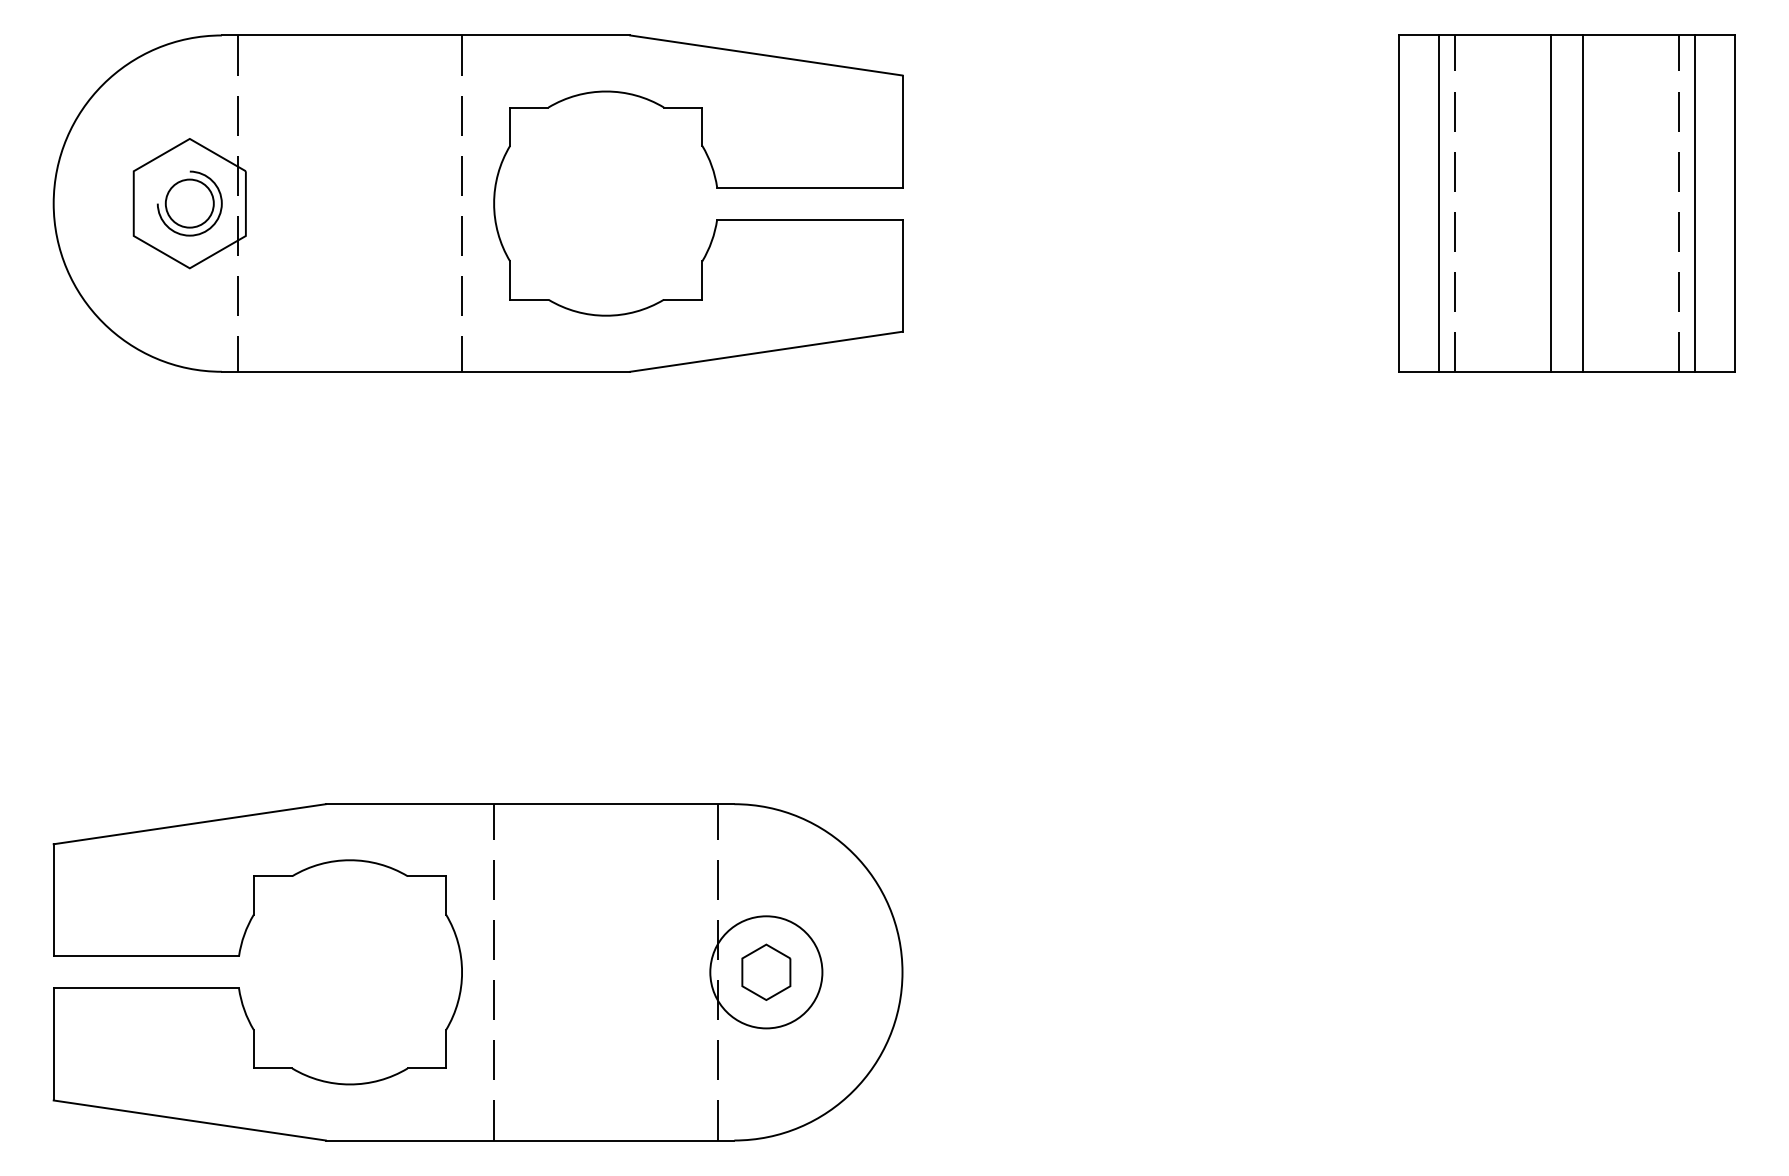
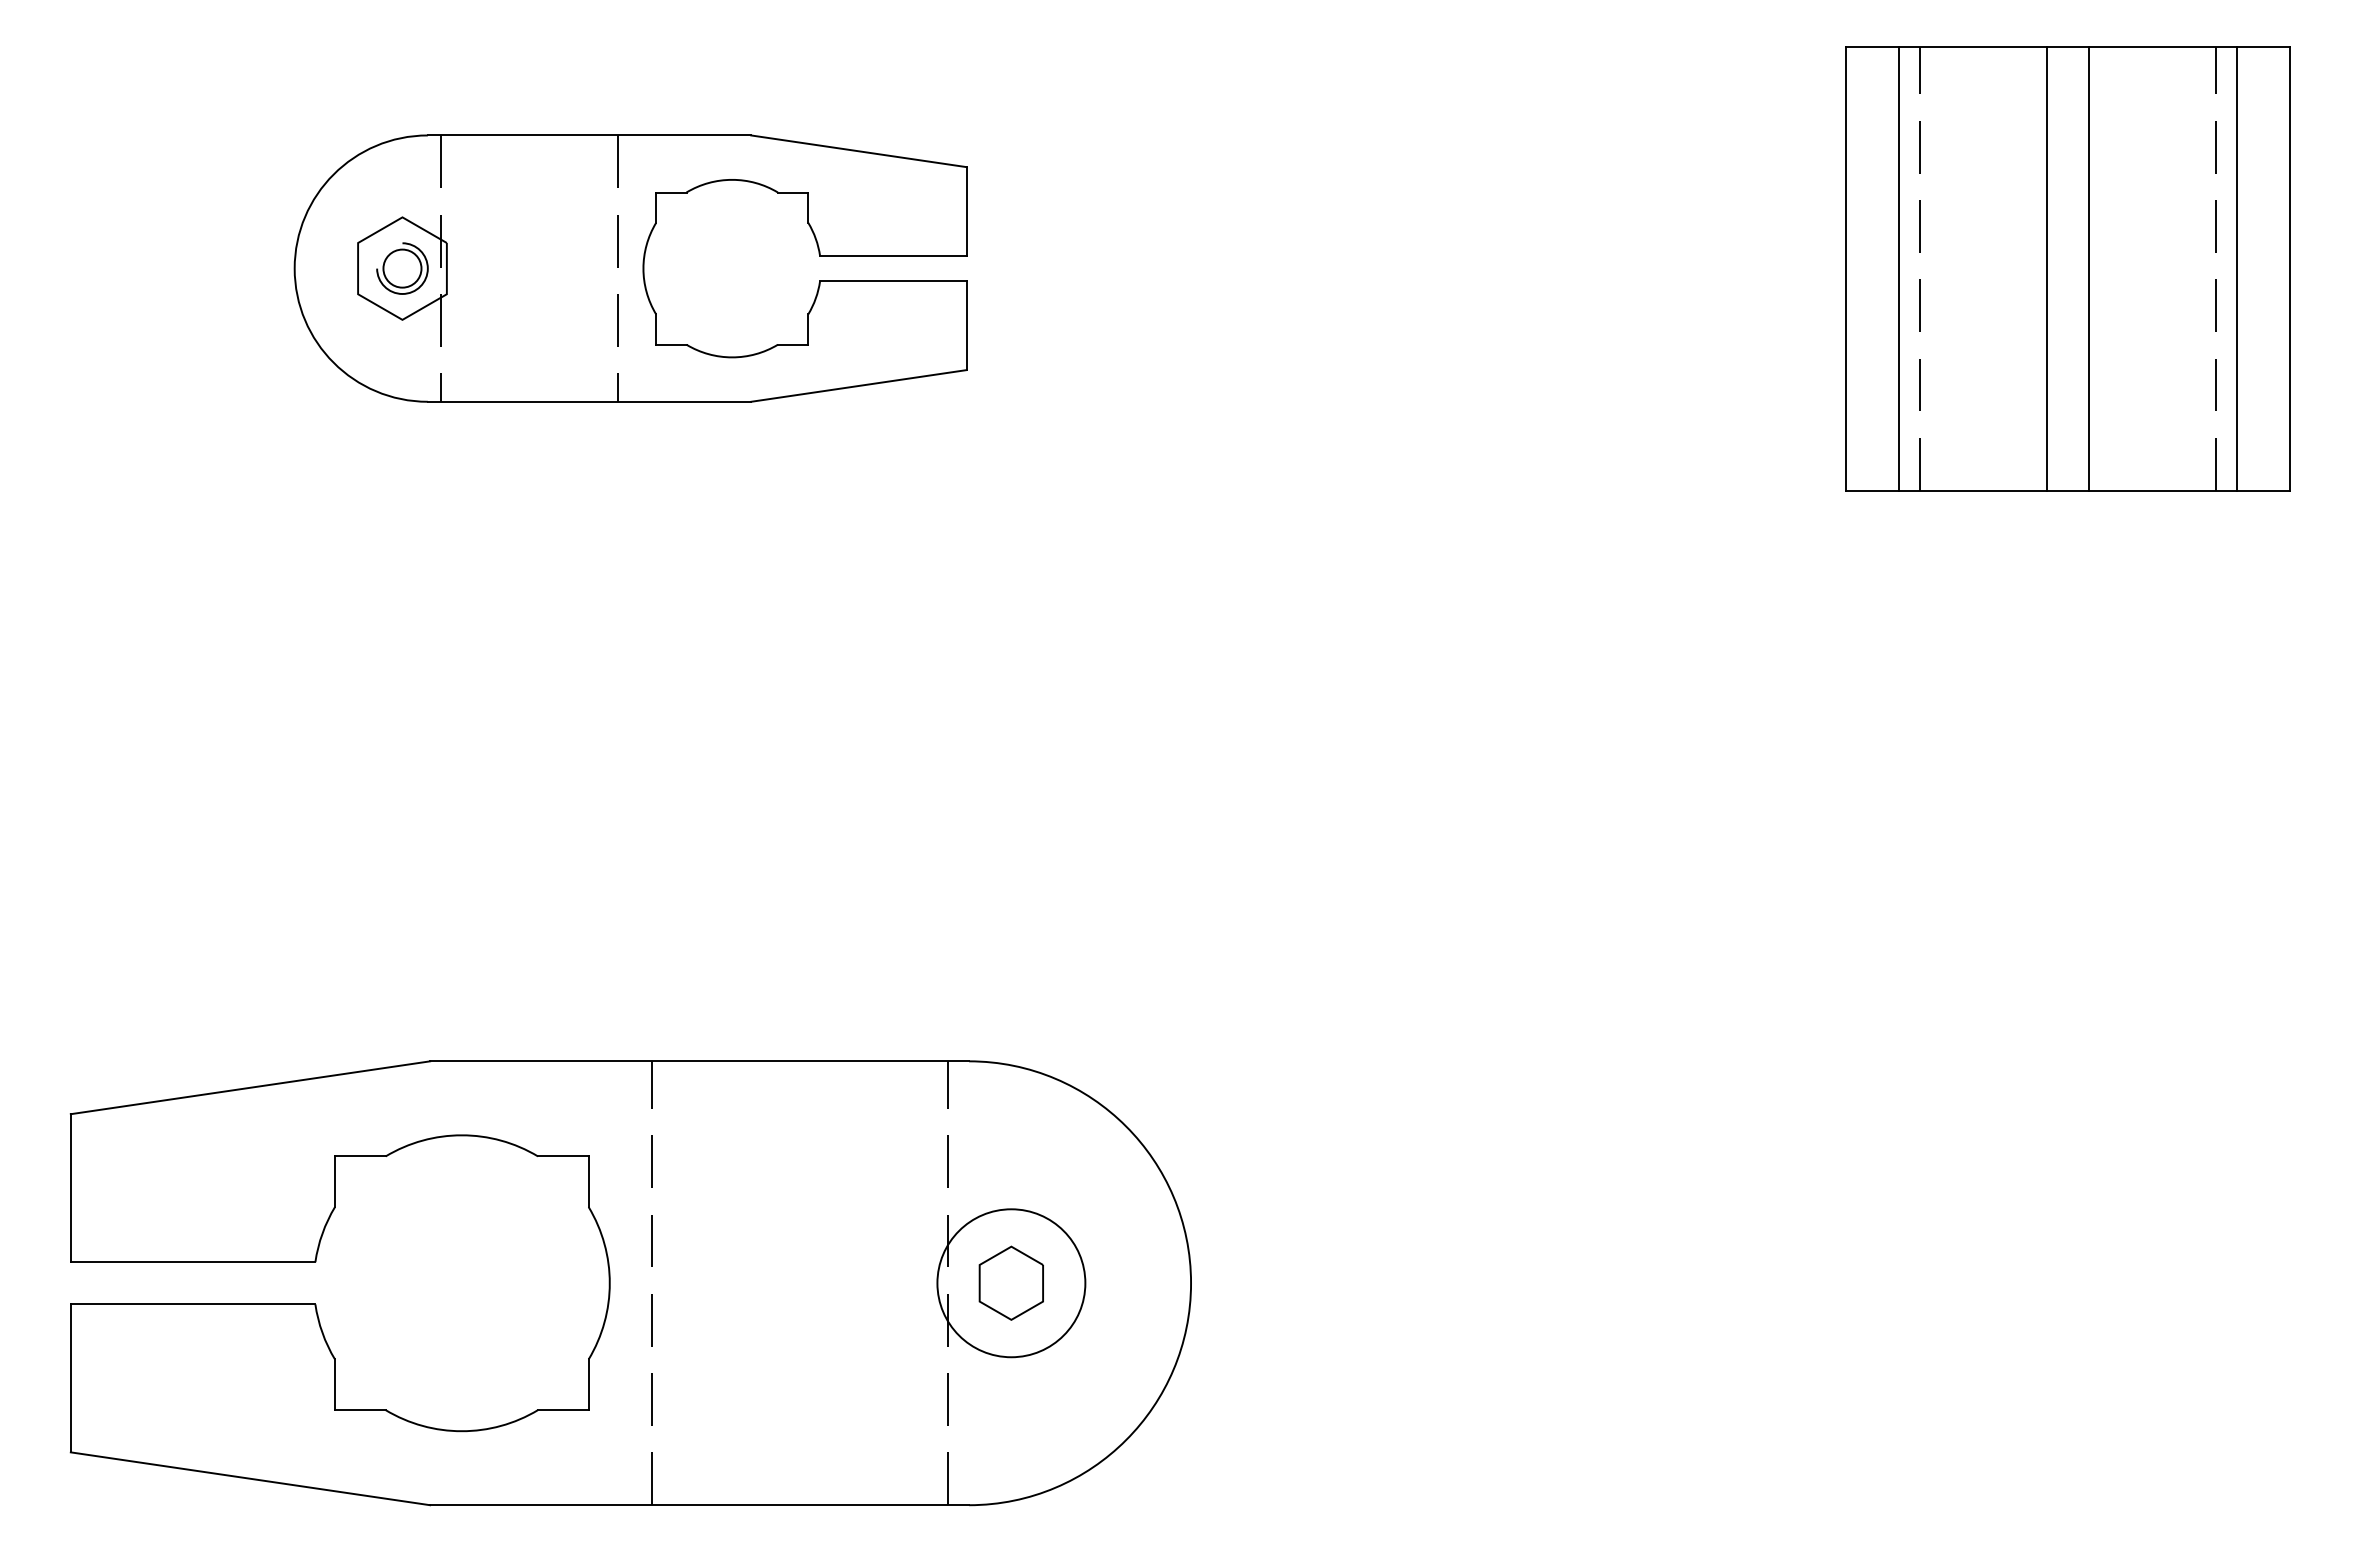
part: (477, 203) -> (630, 268), size x0.6

